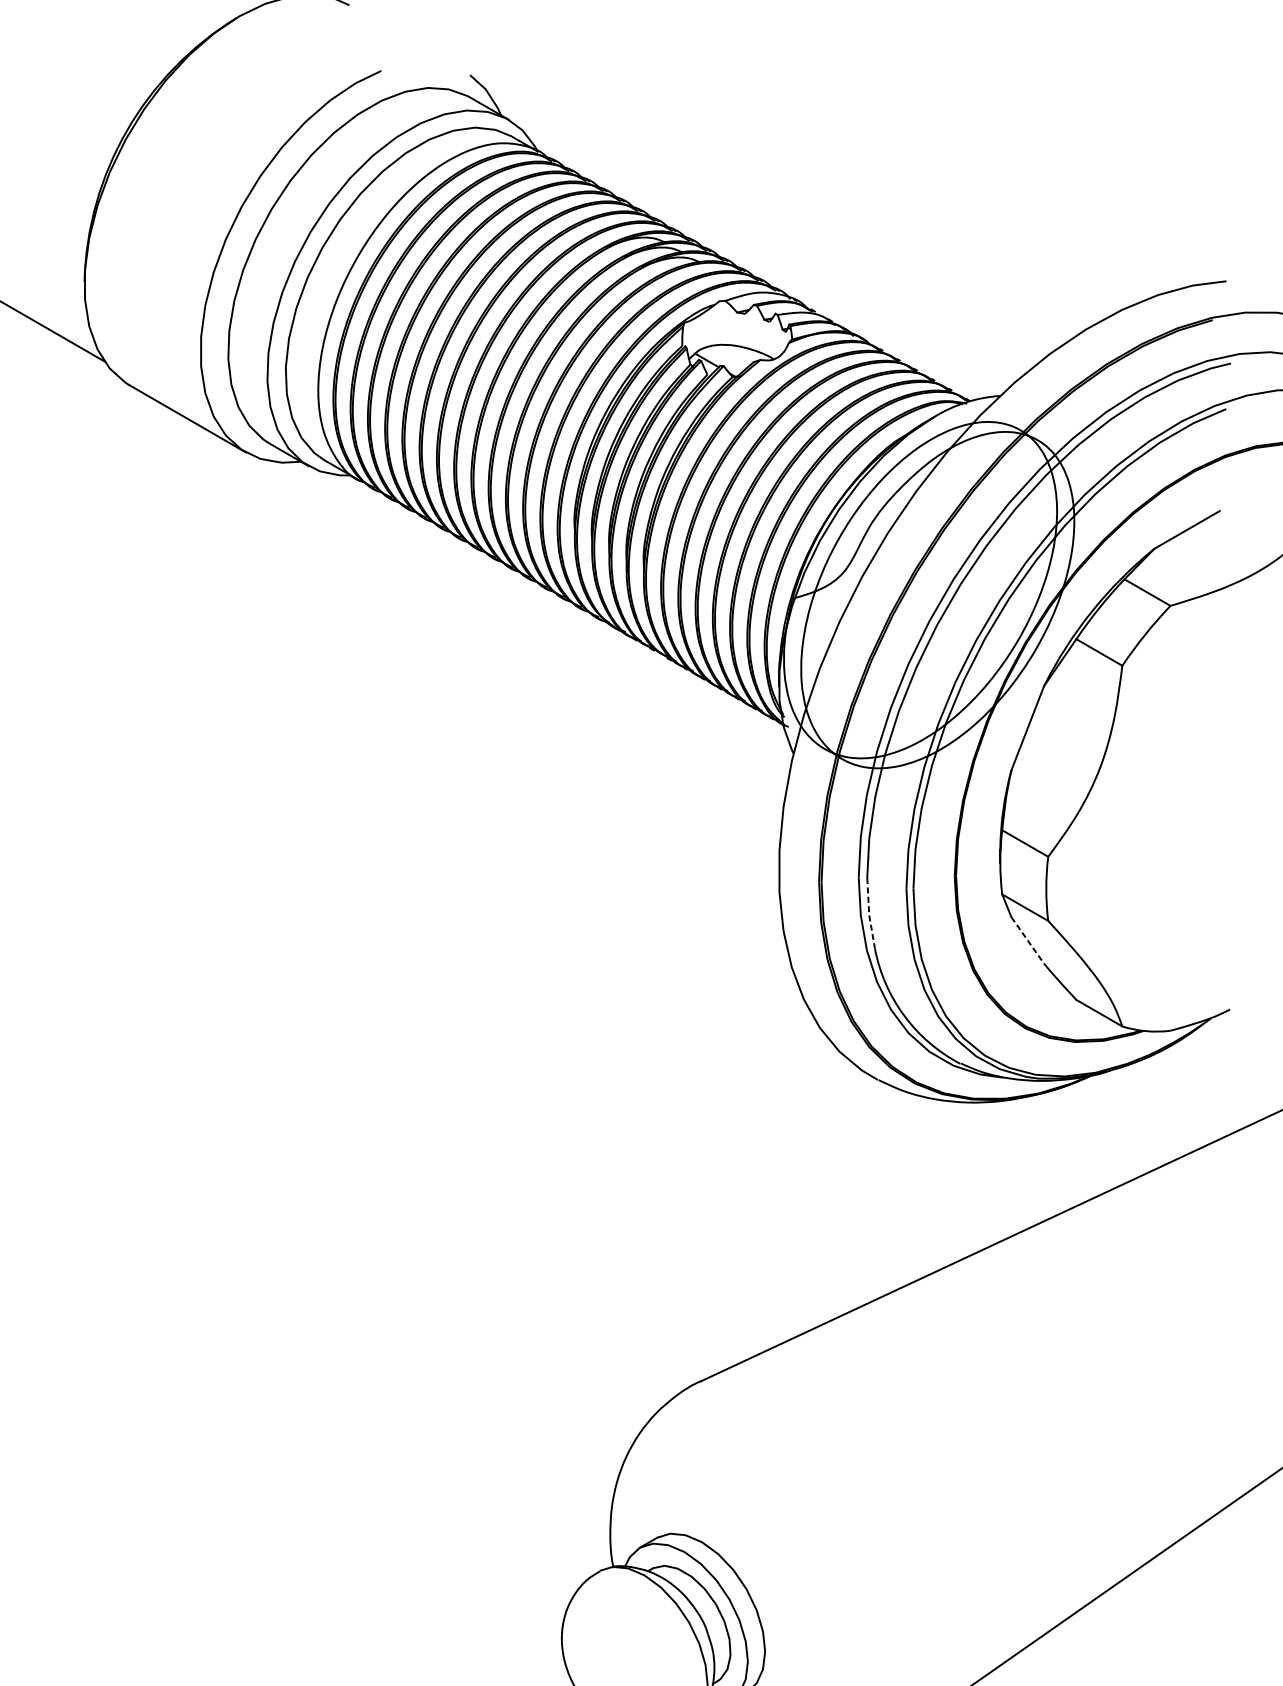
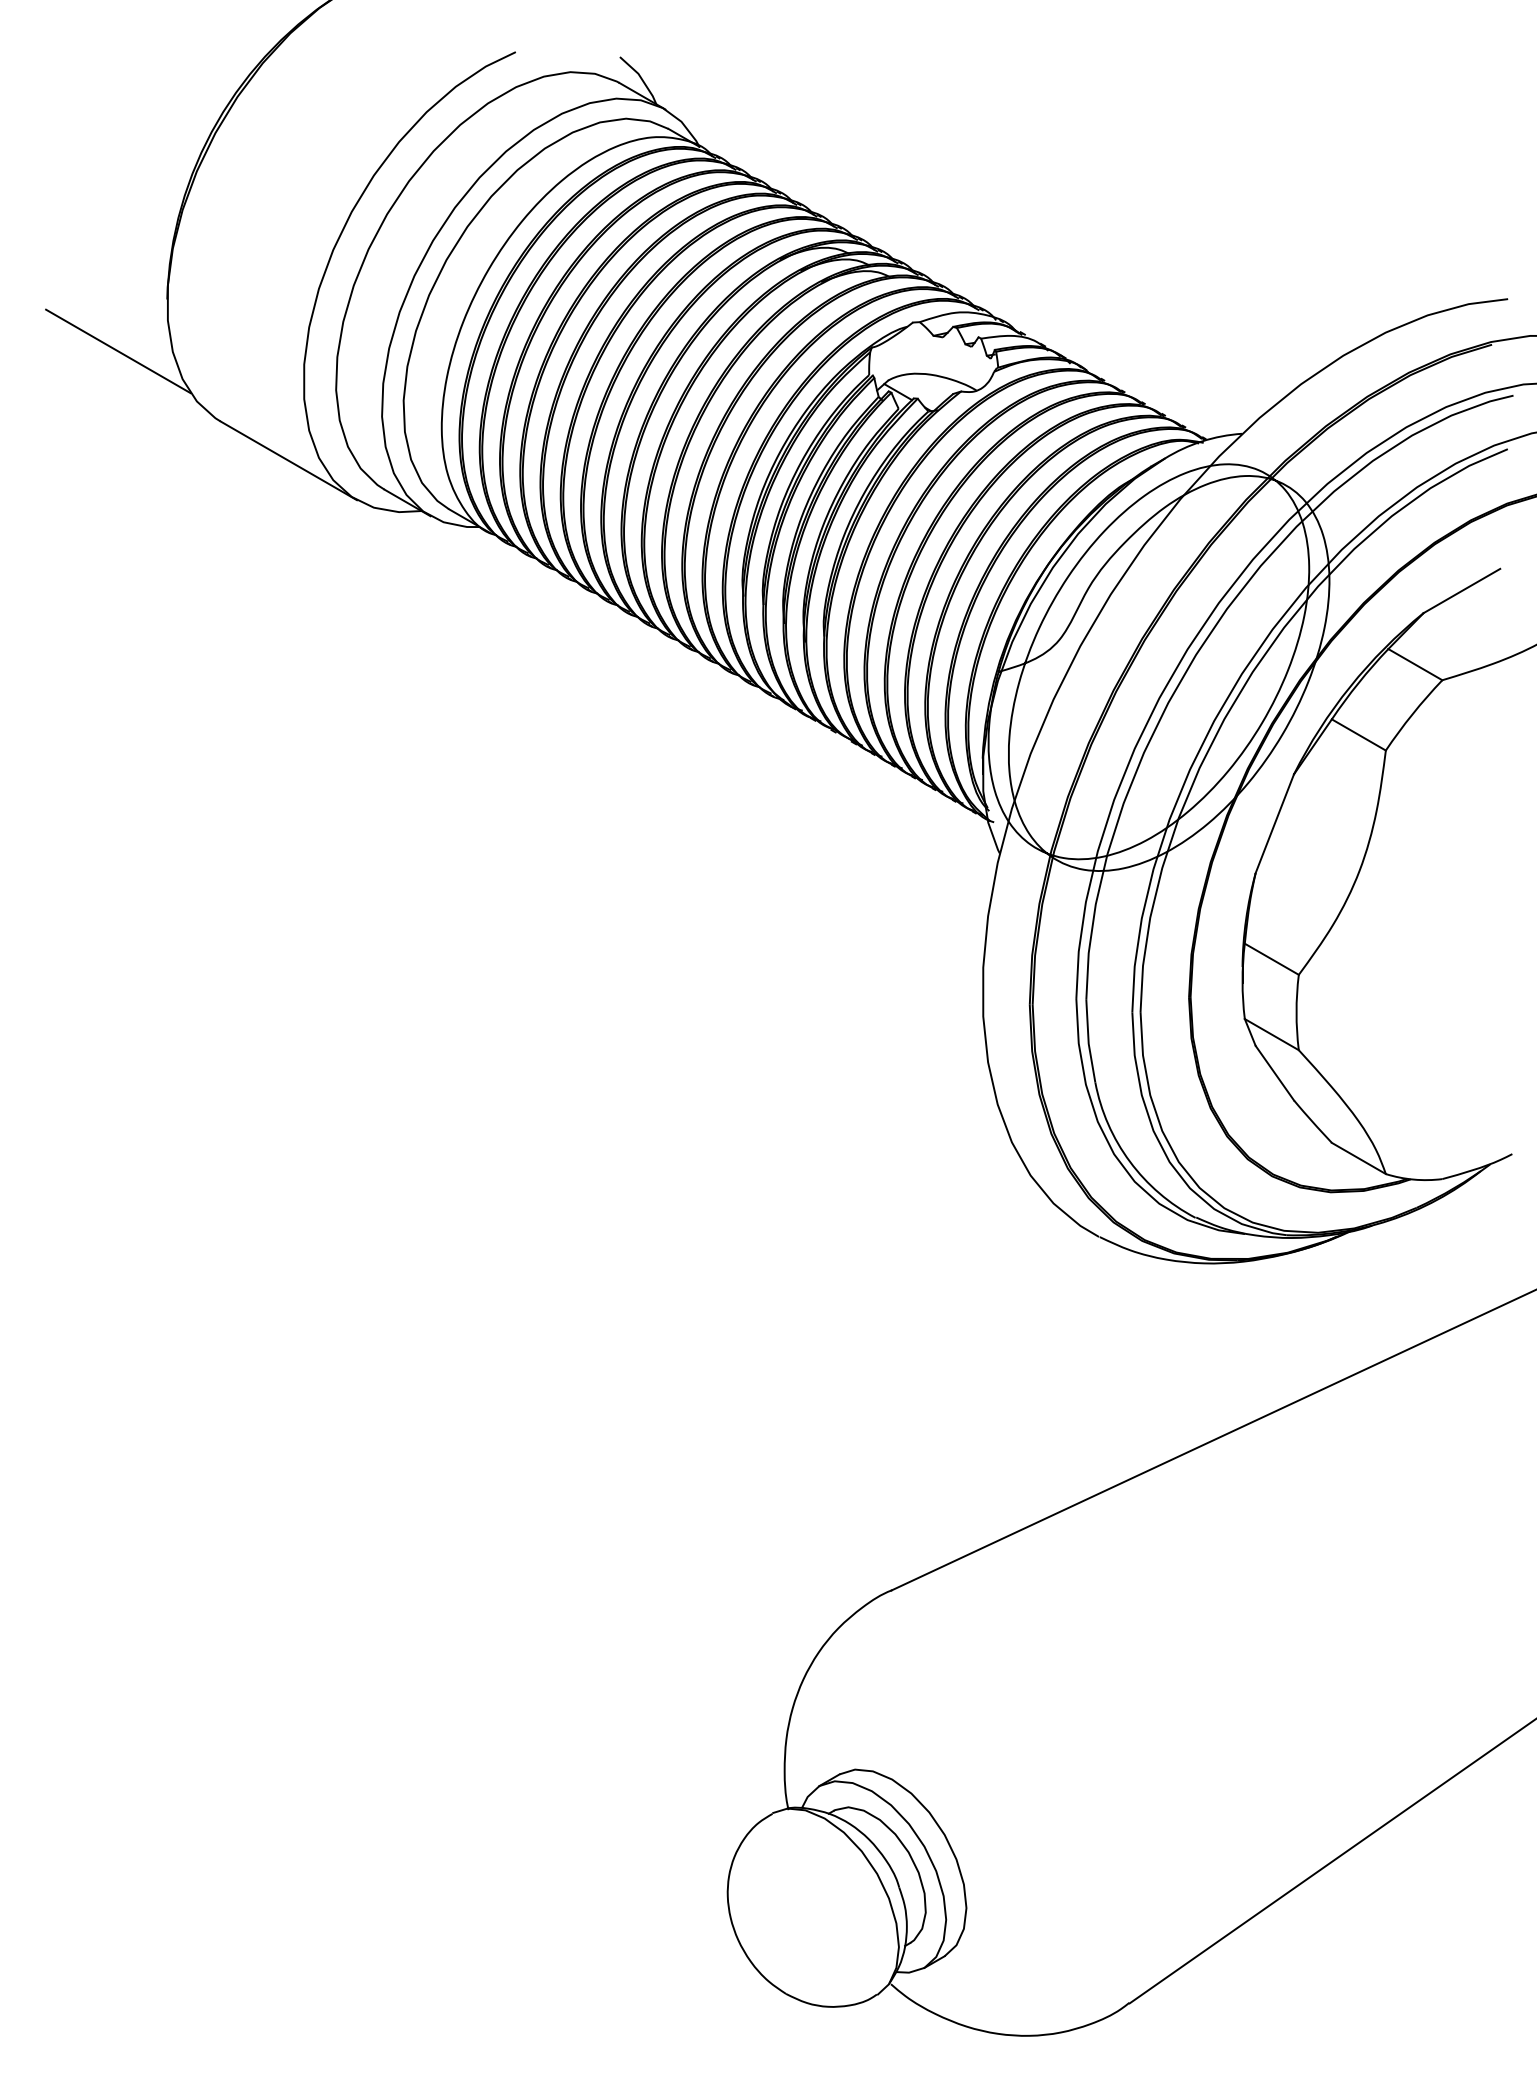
line: (869, 913) -> (1088, 1041), dashed -> solid
line: (1028, 940) -> (1275, 1073), dashed -> solid

